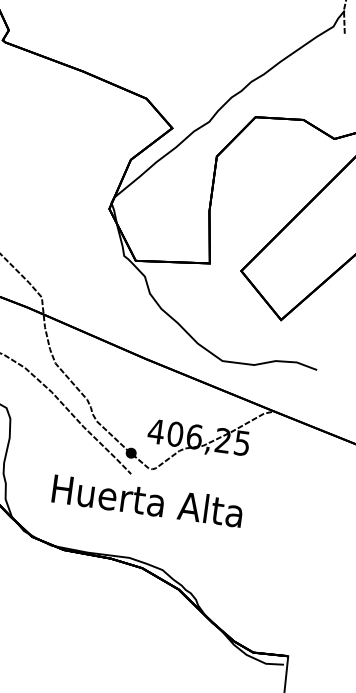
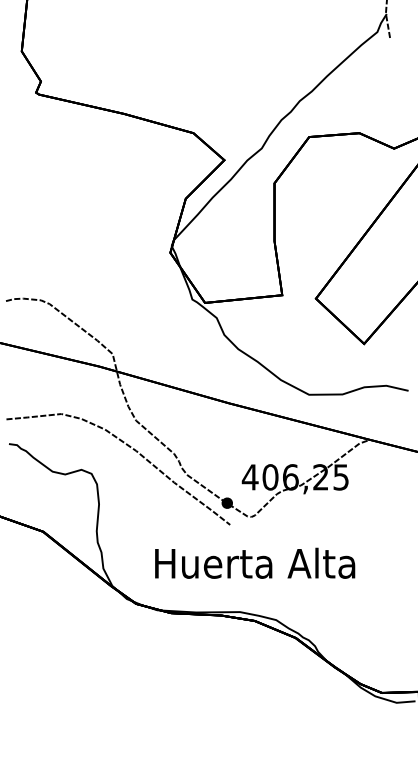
text: (148, 500) -> (255, 562), moved

